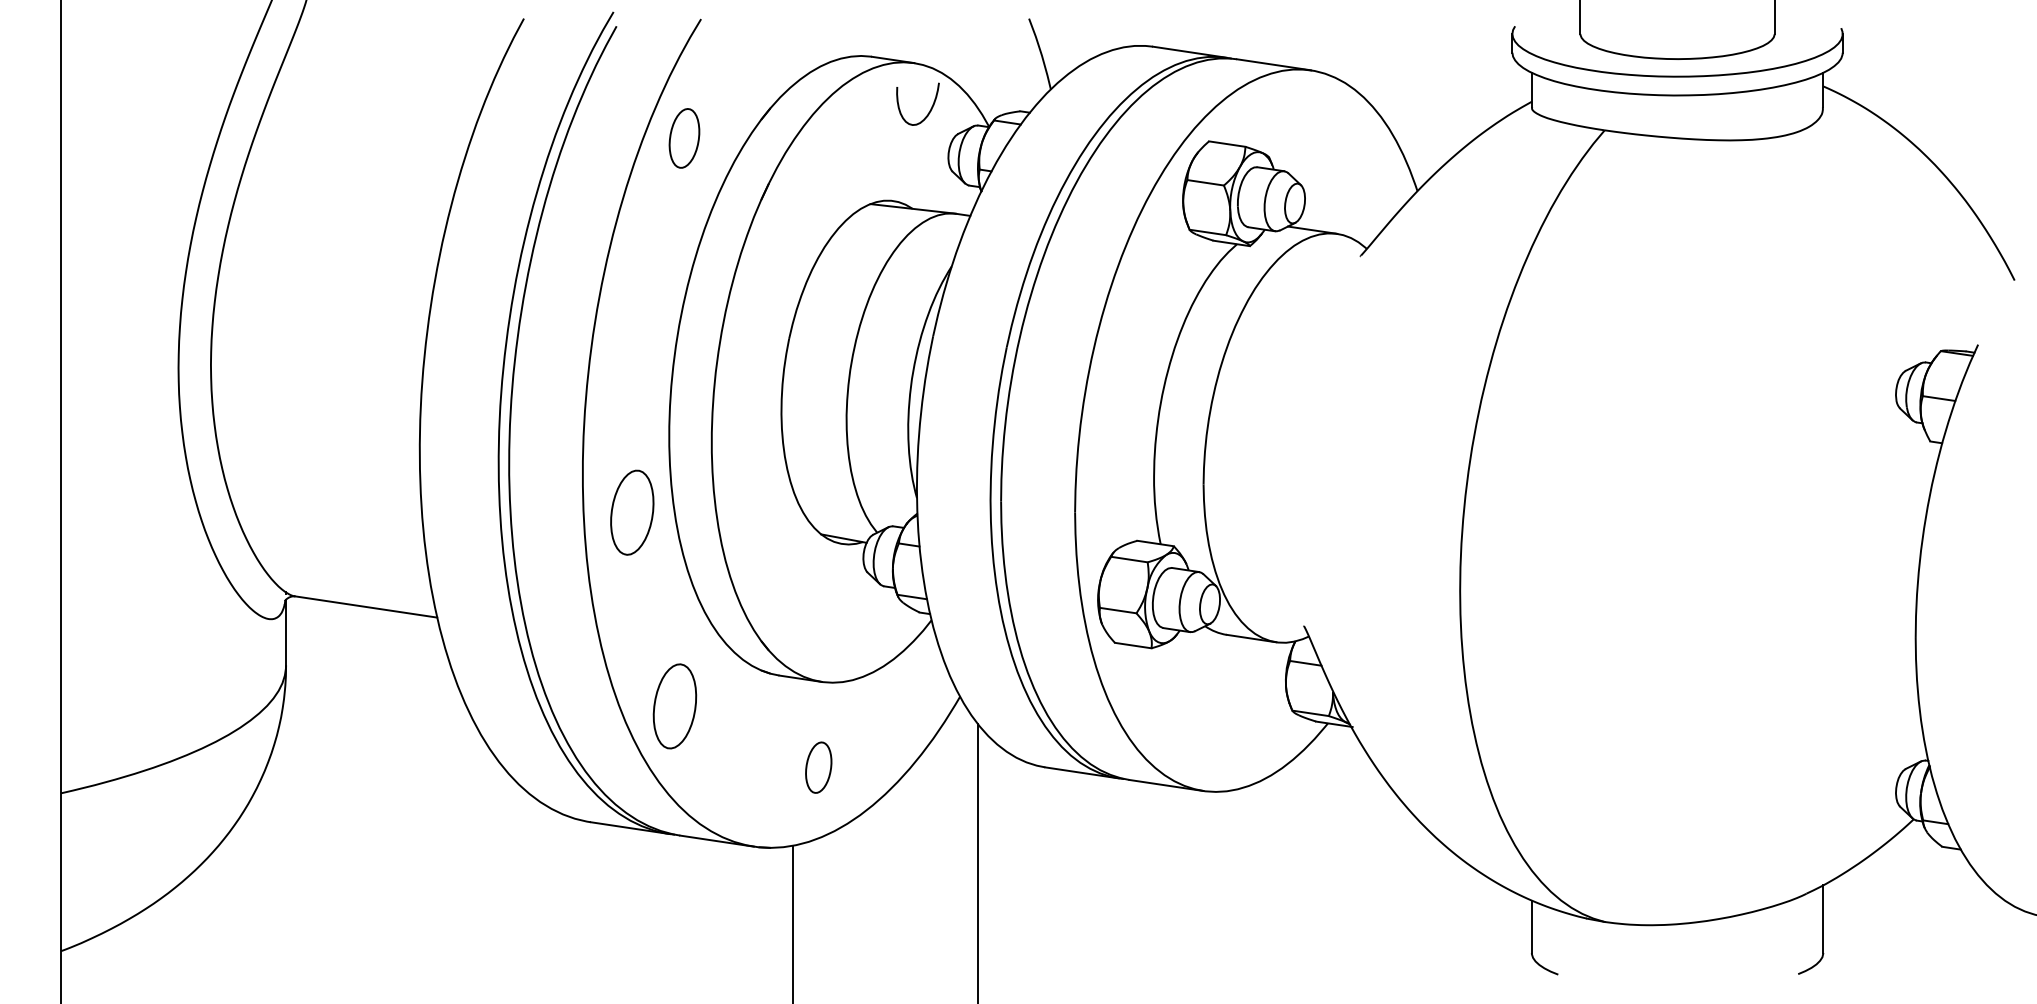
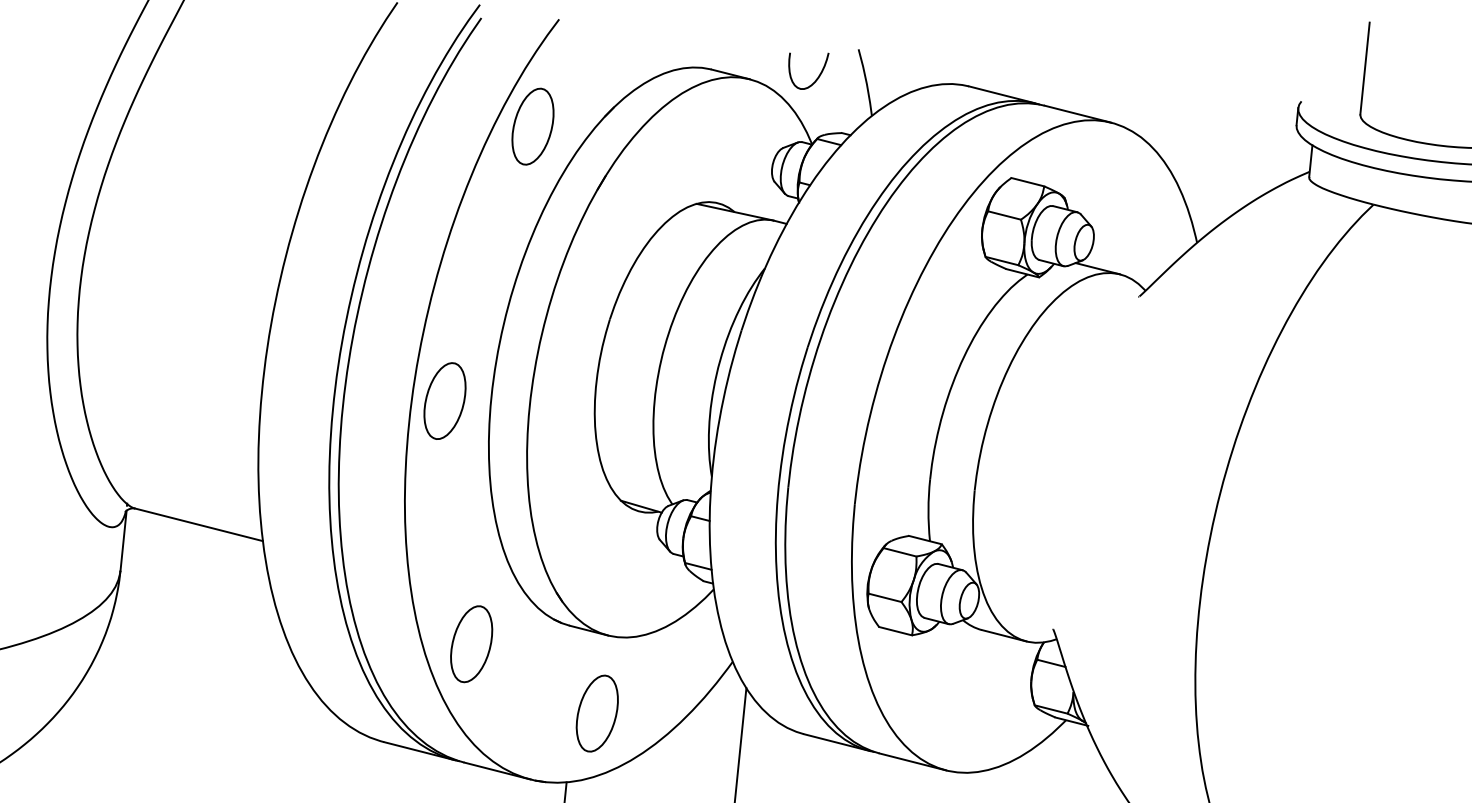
curve: (929, 110) -> (817, 77), moved
part: (684, 138) -> (532, 126), size x1.43
part: (632, 512) -> (445, 400), moved
part: (818, 767) -> (596, 713), size x1.67

